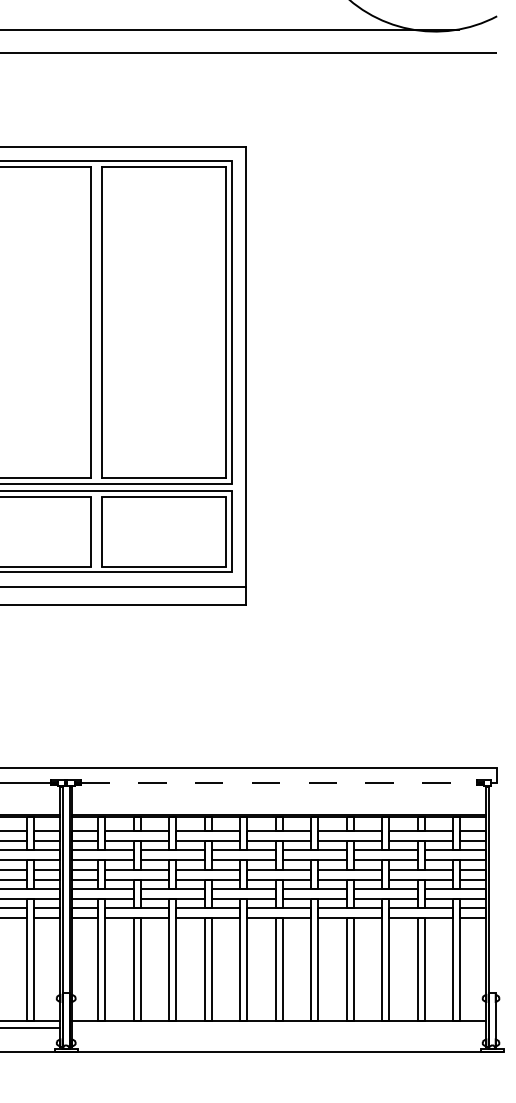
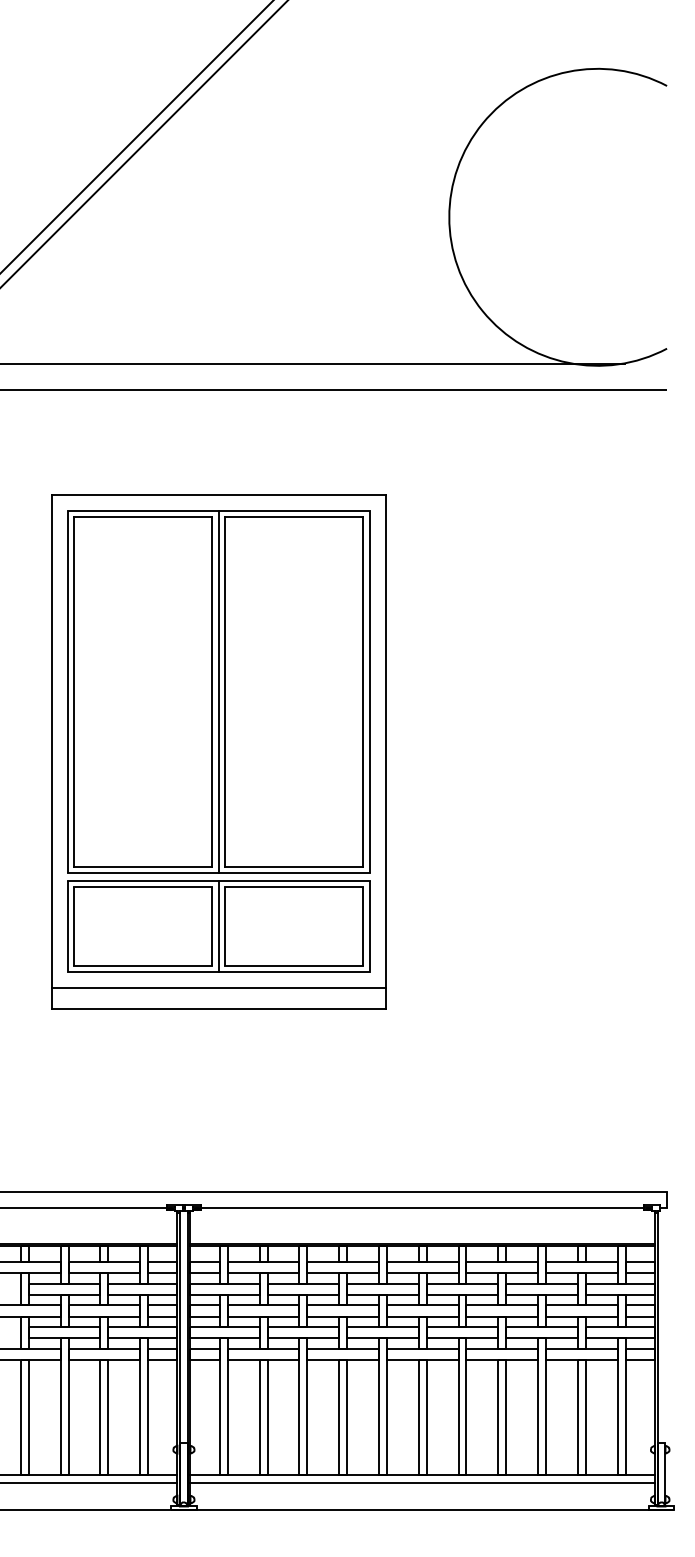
line: (97, 322) -> (219, 691), added
line: (97, 531) -> (219, 926), added
line: (279, 782) -> (422, 1207), dashed -> solid
line: (279, 1028) -> (422, 1483), added

